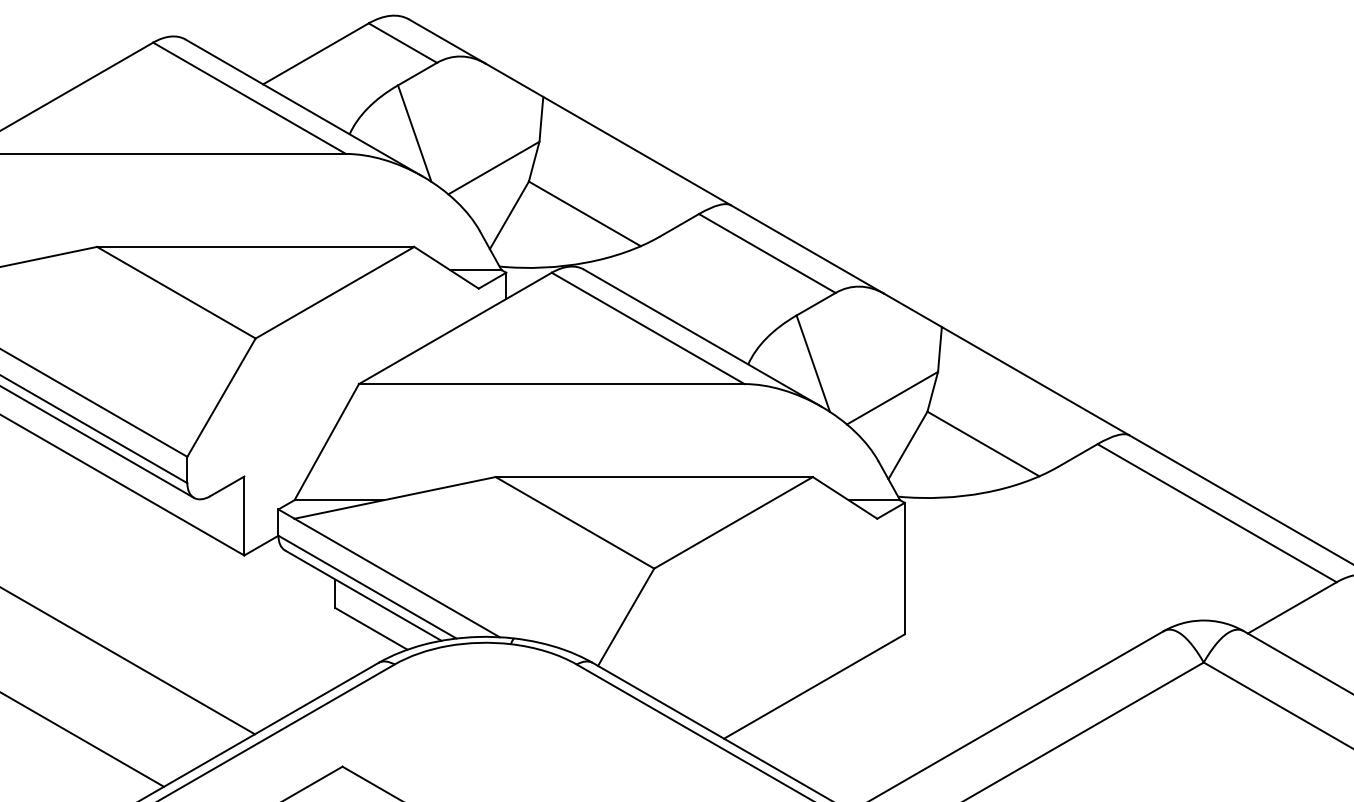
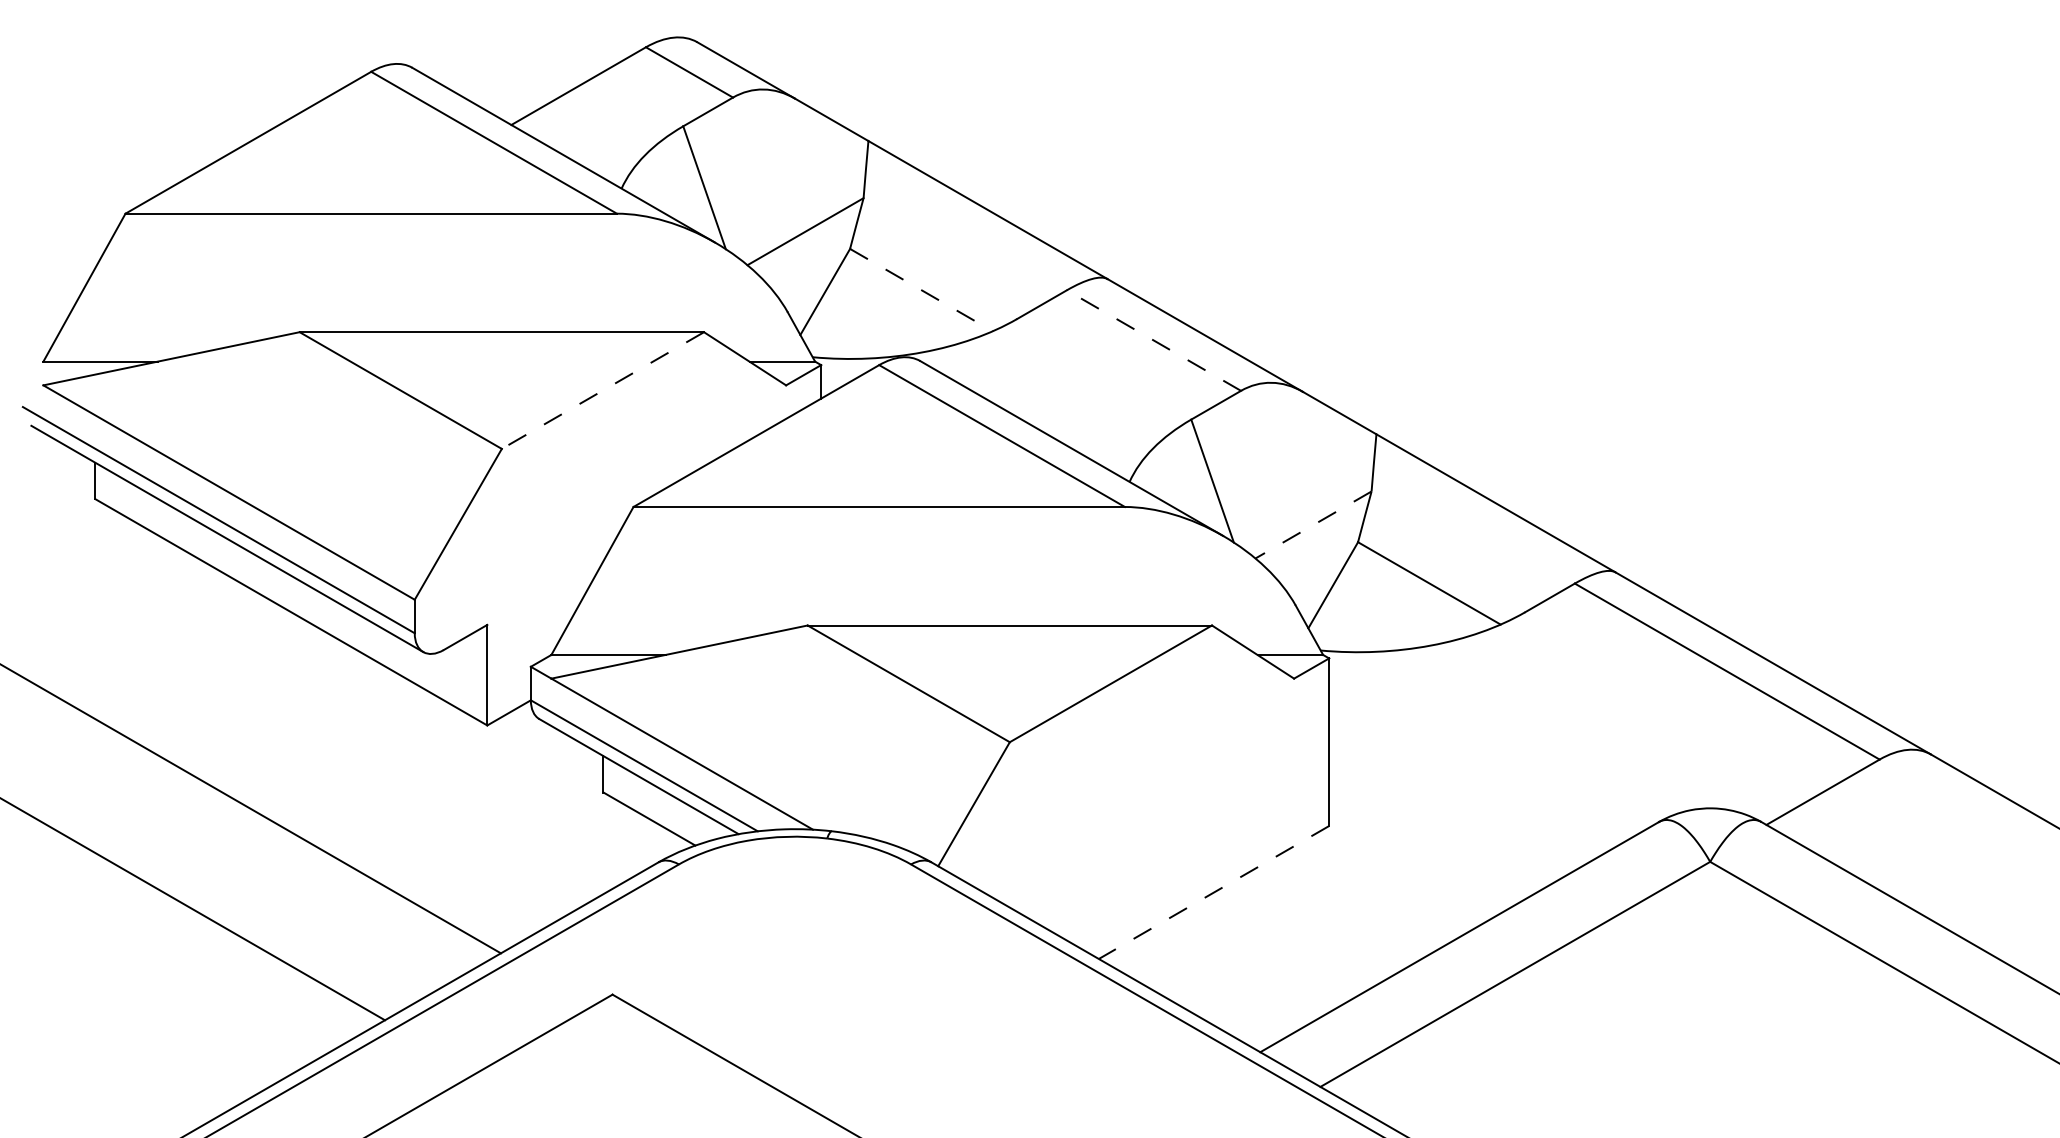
line: (584, 214) -> (921, 290), solid -> dashed
line: (766, 253) -> (1153, 340), solid -> dashed
line: (334, 292) -> (602, 390), solid -> dashed
line: (892, 398) -> (1313, 525), solid -> dashed
line: (814, 686) -> (1214, 892), solid -> dashed

